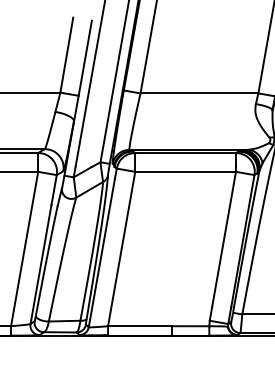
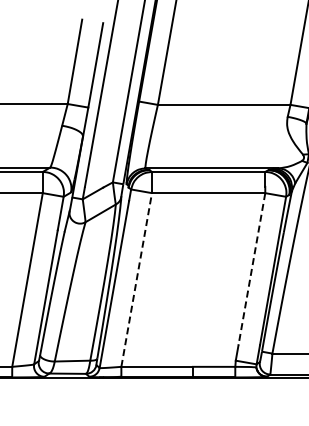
line: (223, 239) -> (251, 269), solid -> dashed
line: (121, 248) -> (136, 279), solid -> dashed

